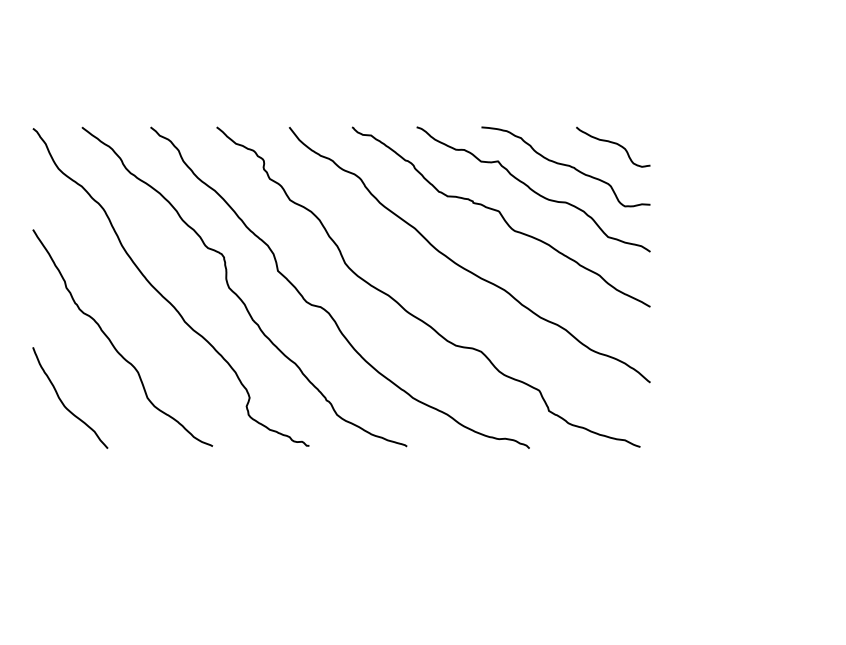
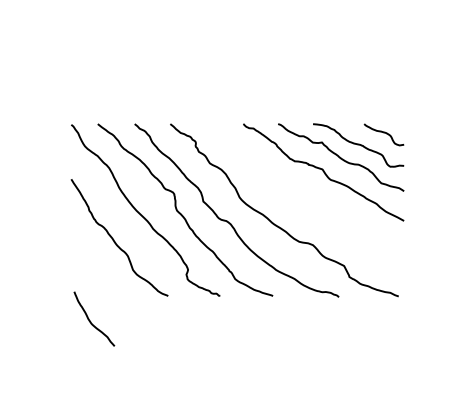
curve: (460, 263) -> (301, 197), removed
curve: (64, 402) -> (91, 321), moved

